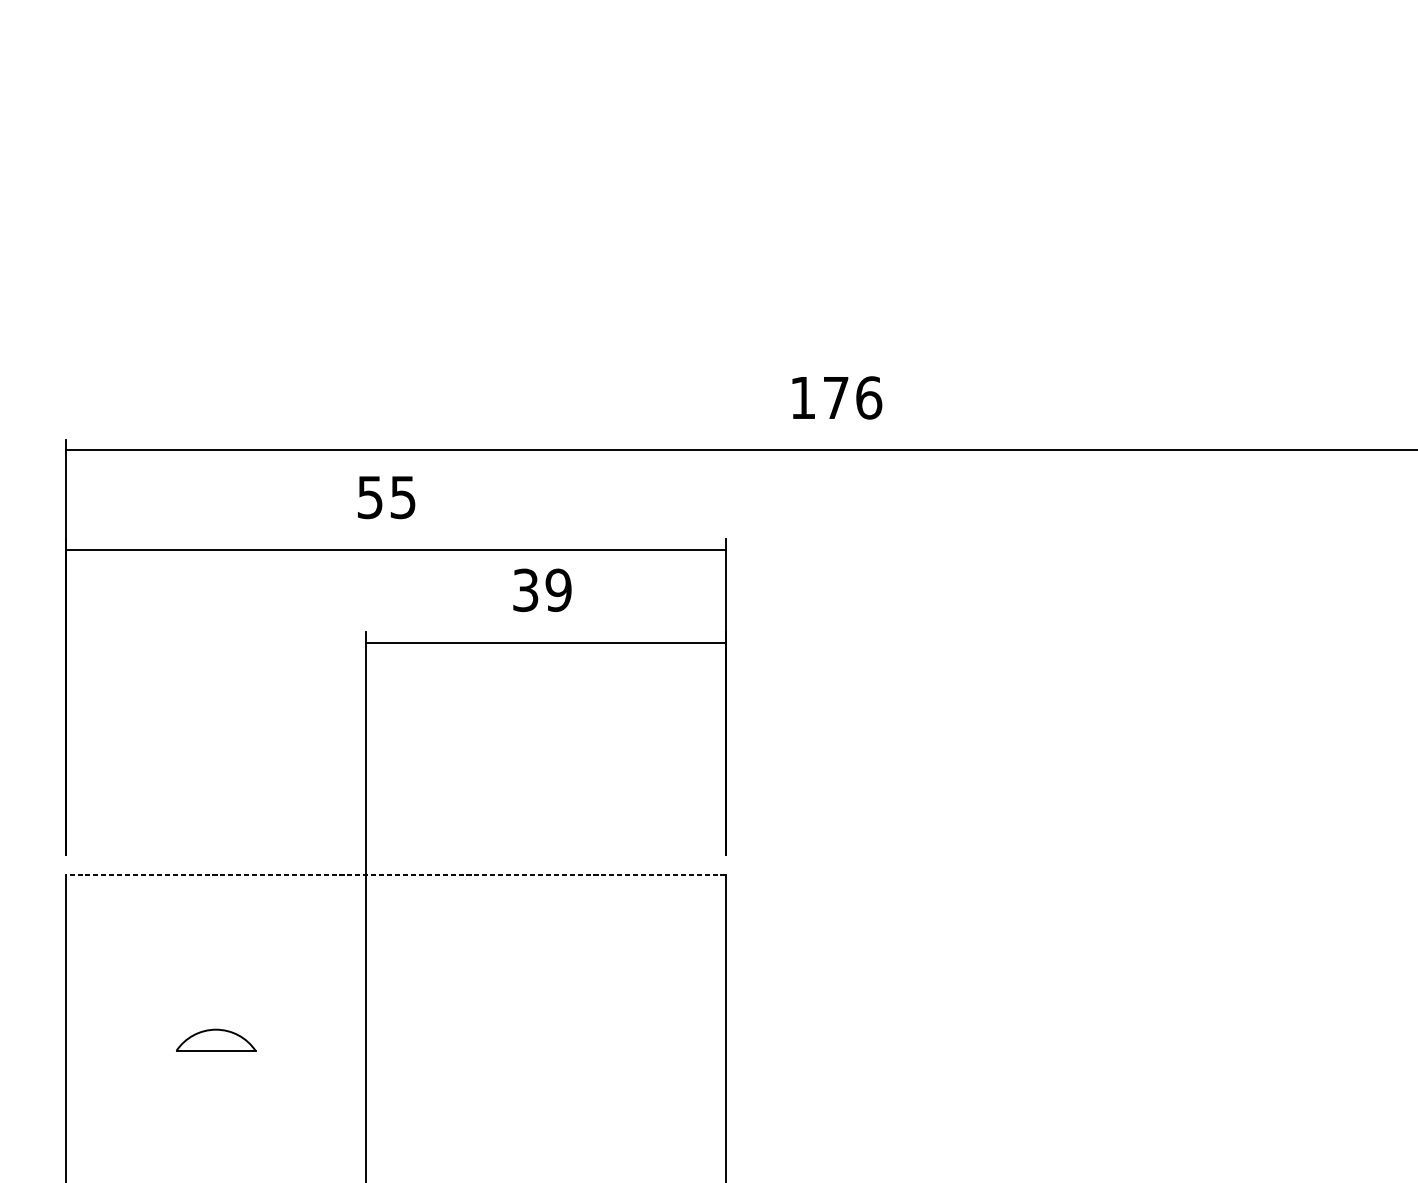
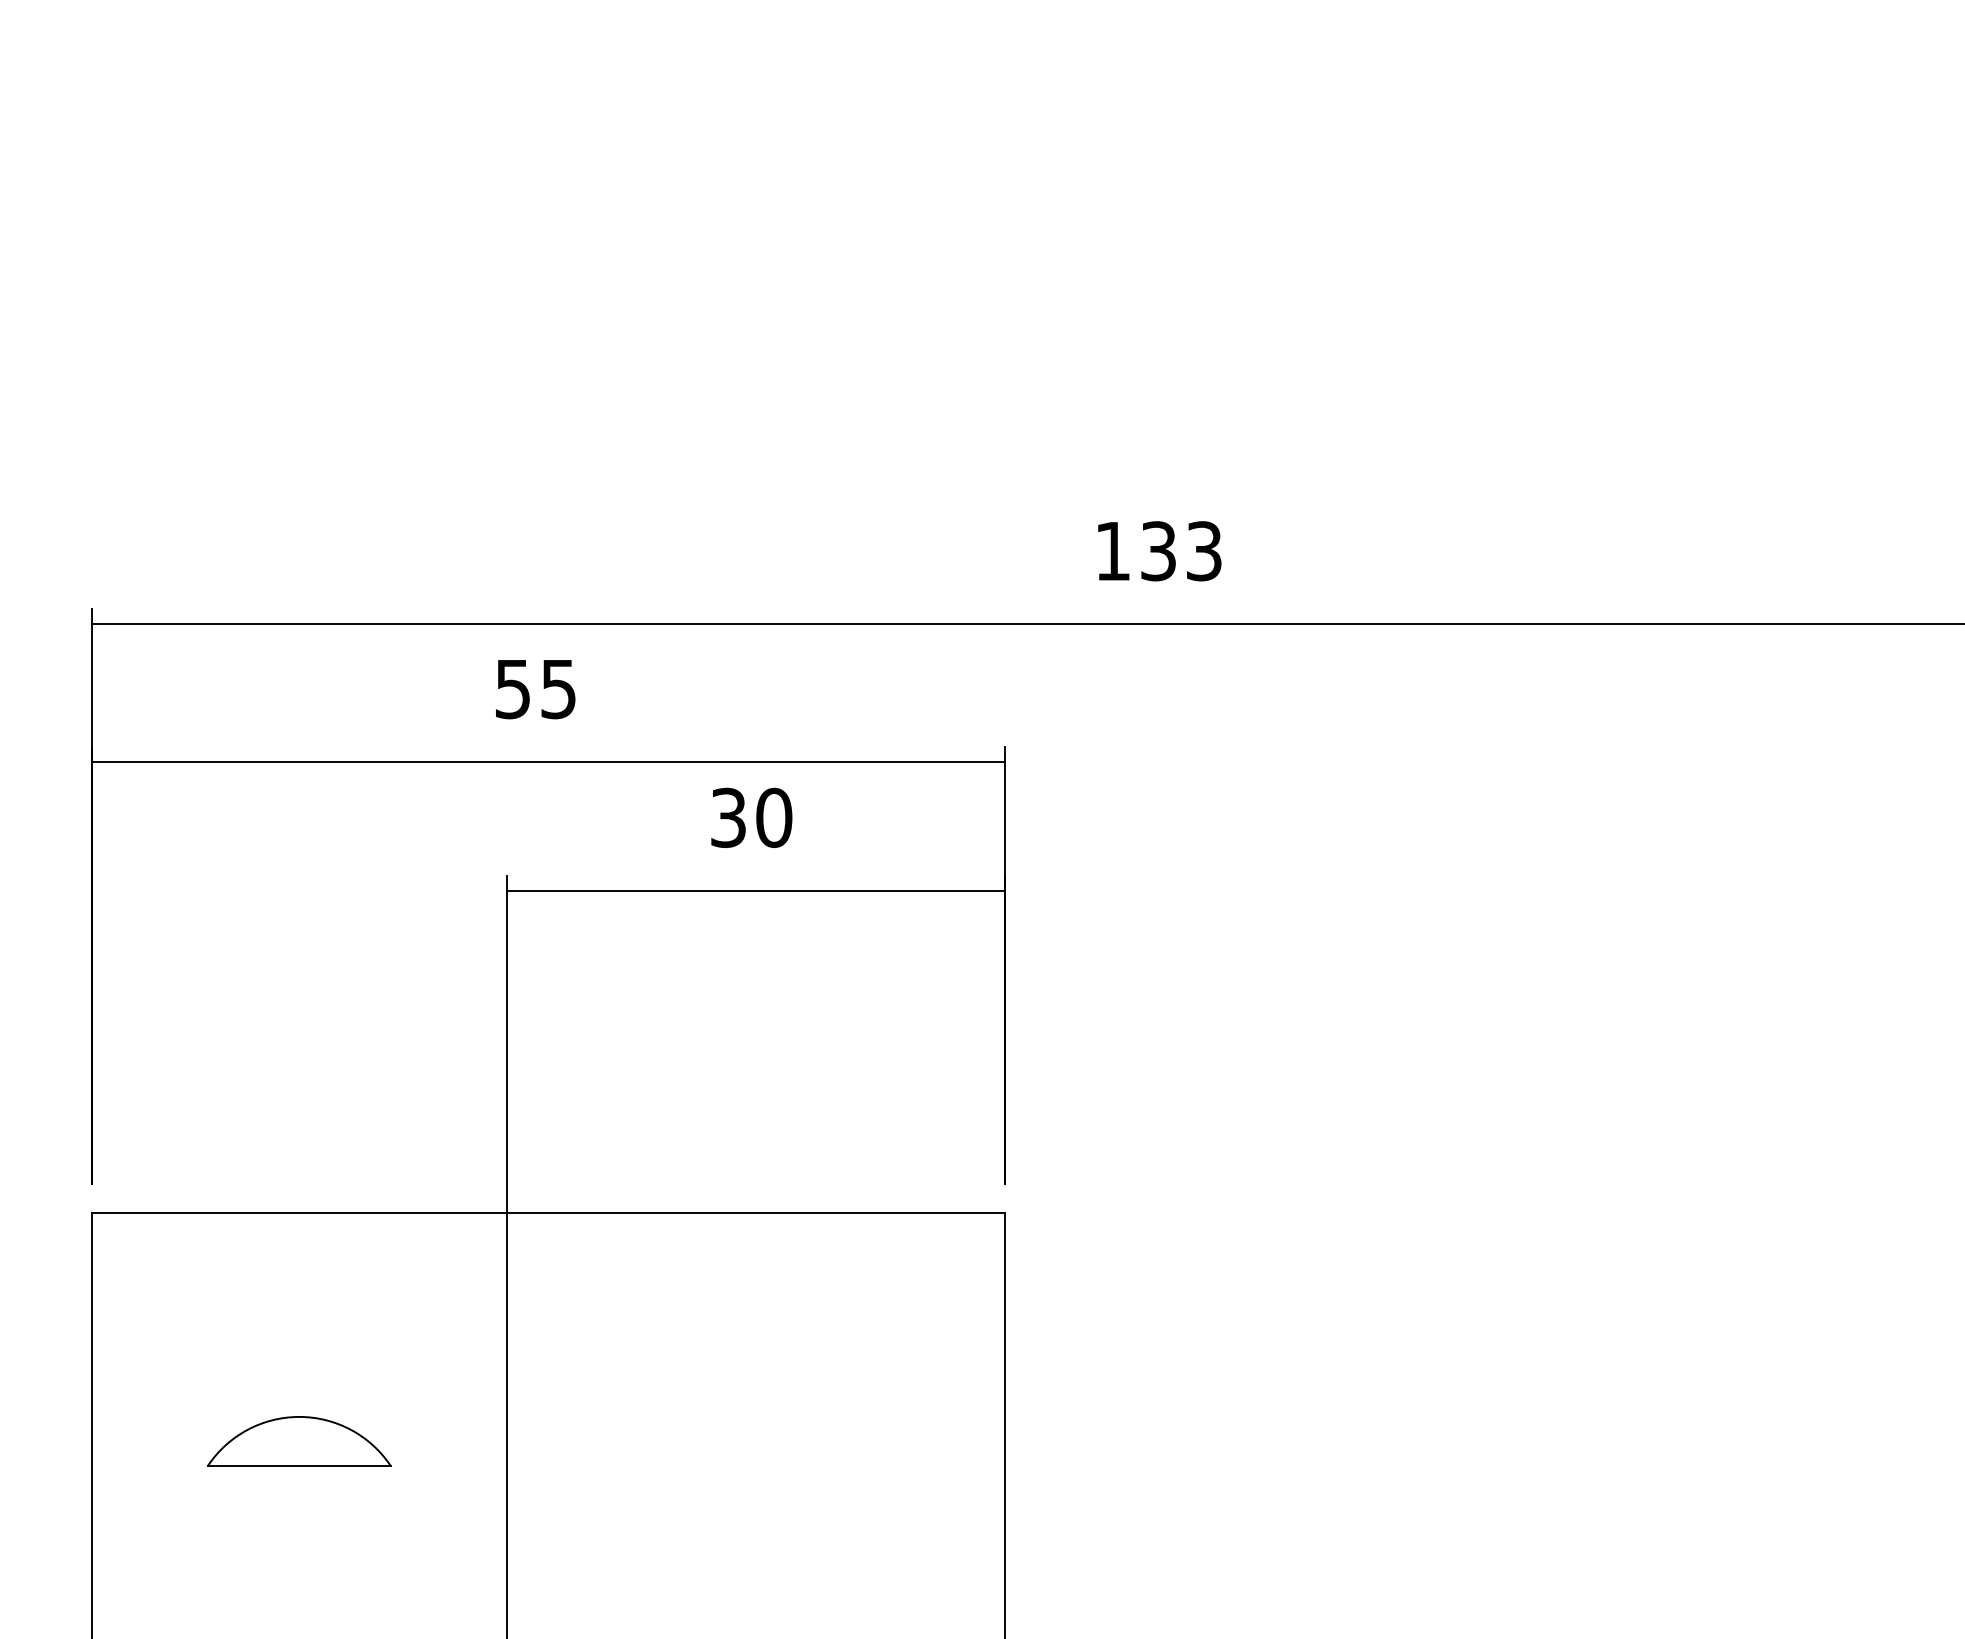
text: (852, 398) -> (1181, 551), 176 -> 133
text: (558, 590) -> (774, 817), 39 -> 30
line: (395, 875) -> (548, 1213), dashed -> solid
part: (216, 1040) -> (299, 1441), size x1.67

